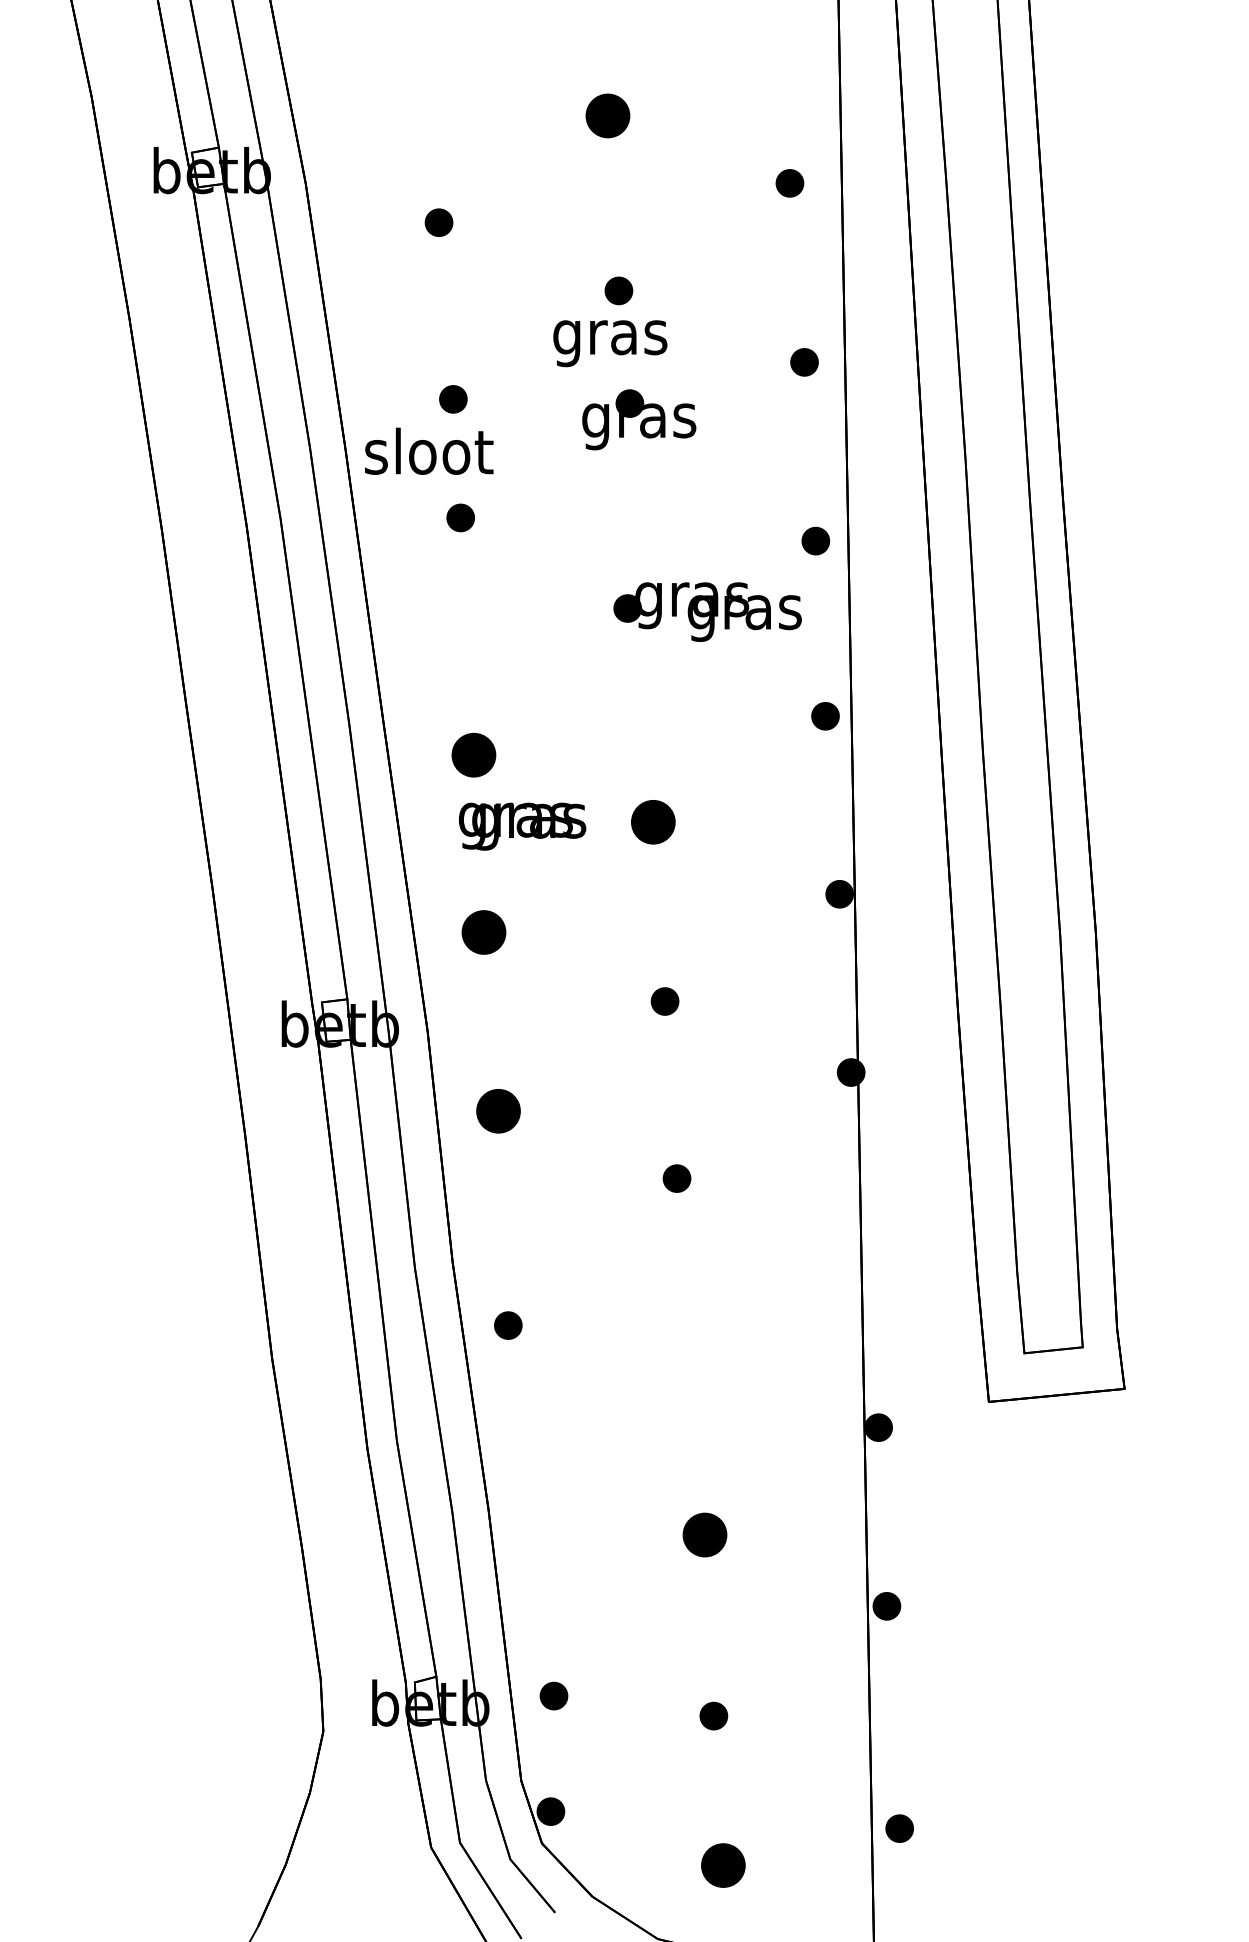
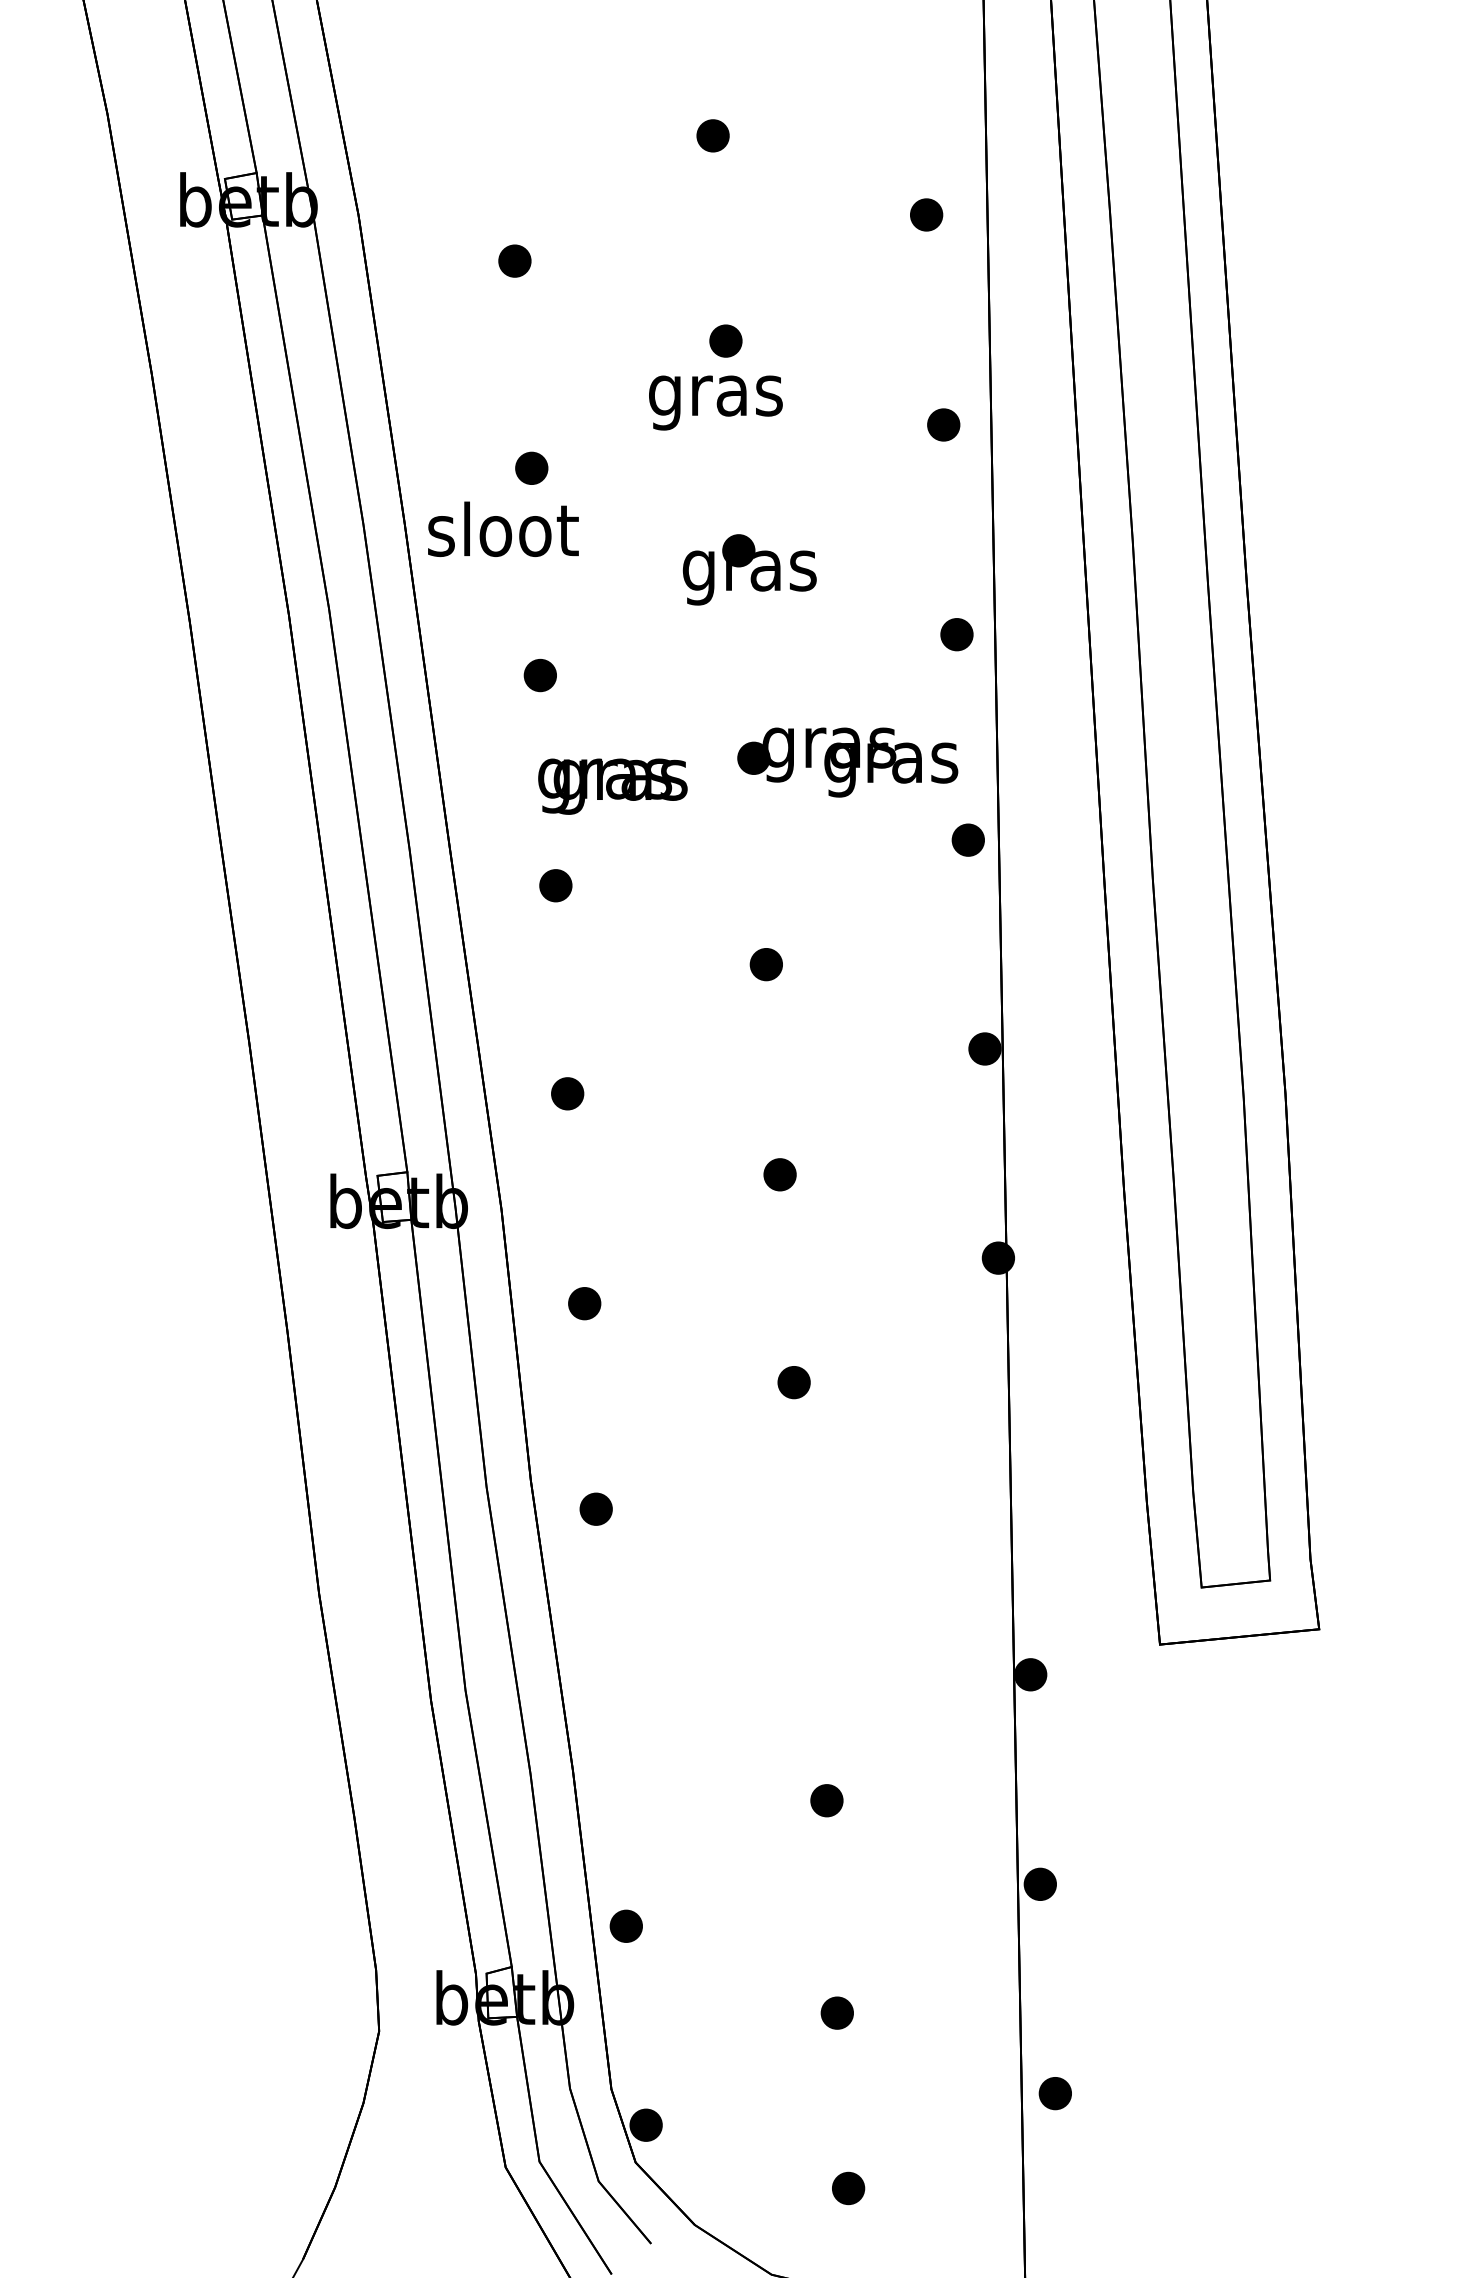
part: (607, 115) -> (712, 135), size x0.62
part: (639, 419) -> (750, 569), moved
part: (460, 517) -> (540, 674), moved
part: (707, 611) -> (847, 761), moved
part: (473, 754) -> (555, 885), size x0.62
part: (653, 822) -> (766, 964), size x0.62
text: (522, 826) -> (612, 786), moved
part: (483, 932) -> (567, 1093), size x0.62
part: (498, 1111) -> (584, 1303), size x0.62
part: (508, 1325) -> (596, 1509), moved
part: (704, 1534) -> (826, 1800), size x0.62
part: (553, 1695) -> (625, 1925), moved
part: (899, 1828) -> (1055, 2093), moved
part: (723, 1865) -> (848, 2188), size x0.62

